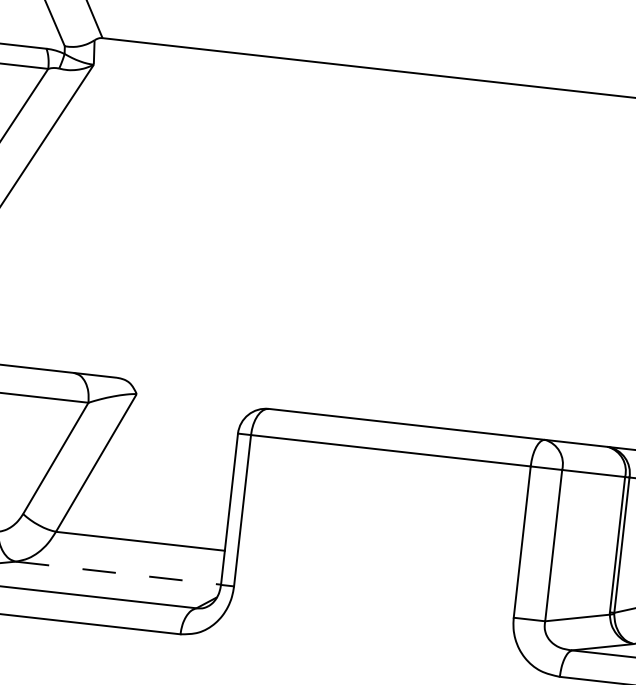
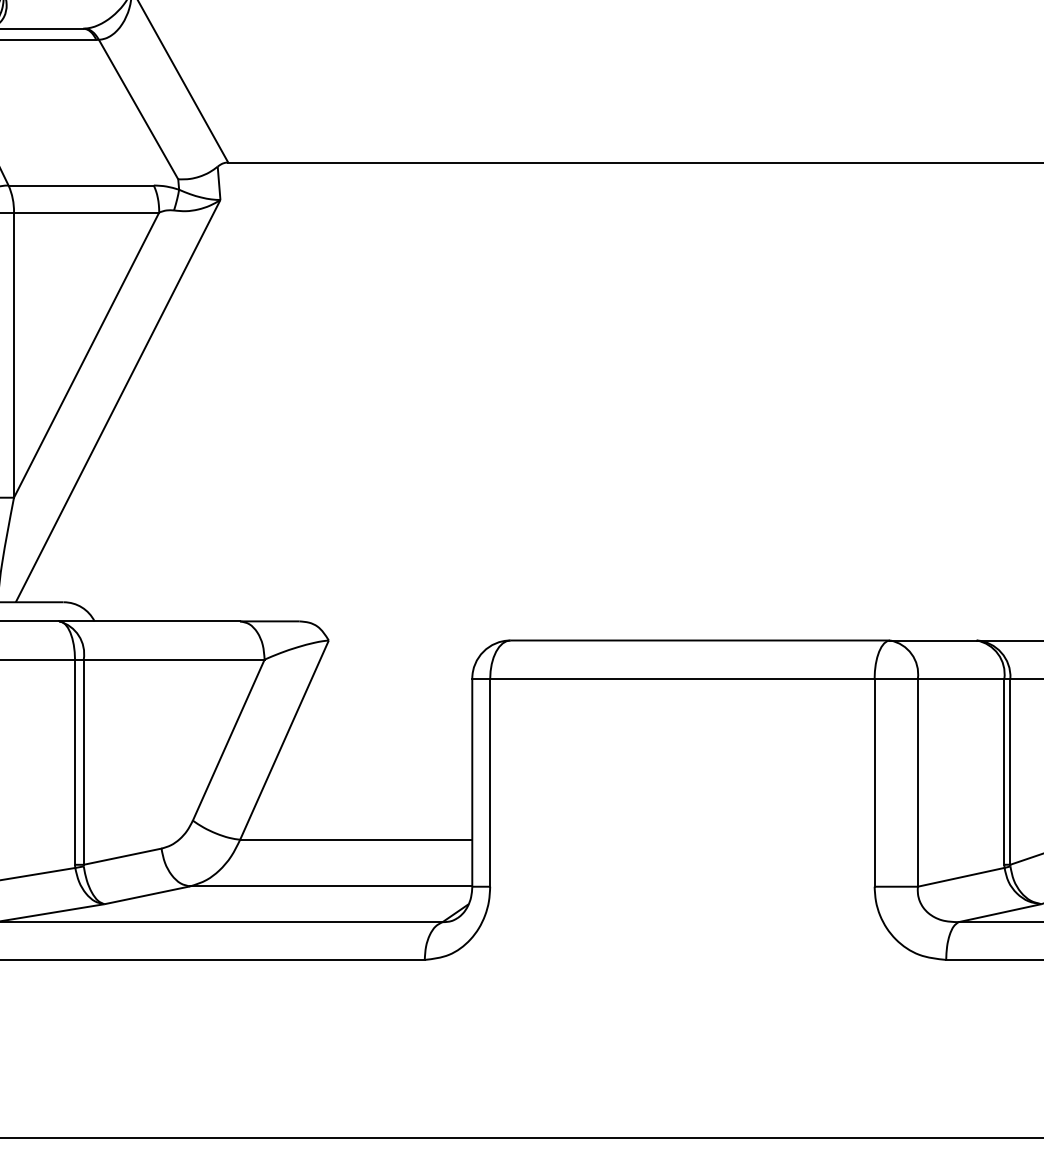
line: (118, 573) -> (331, 886), dashed -> solid

